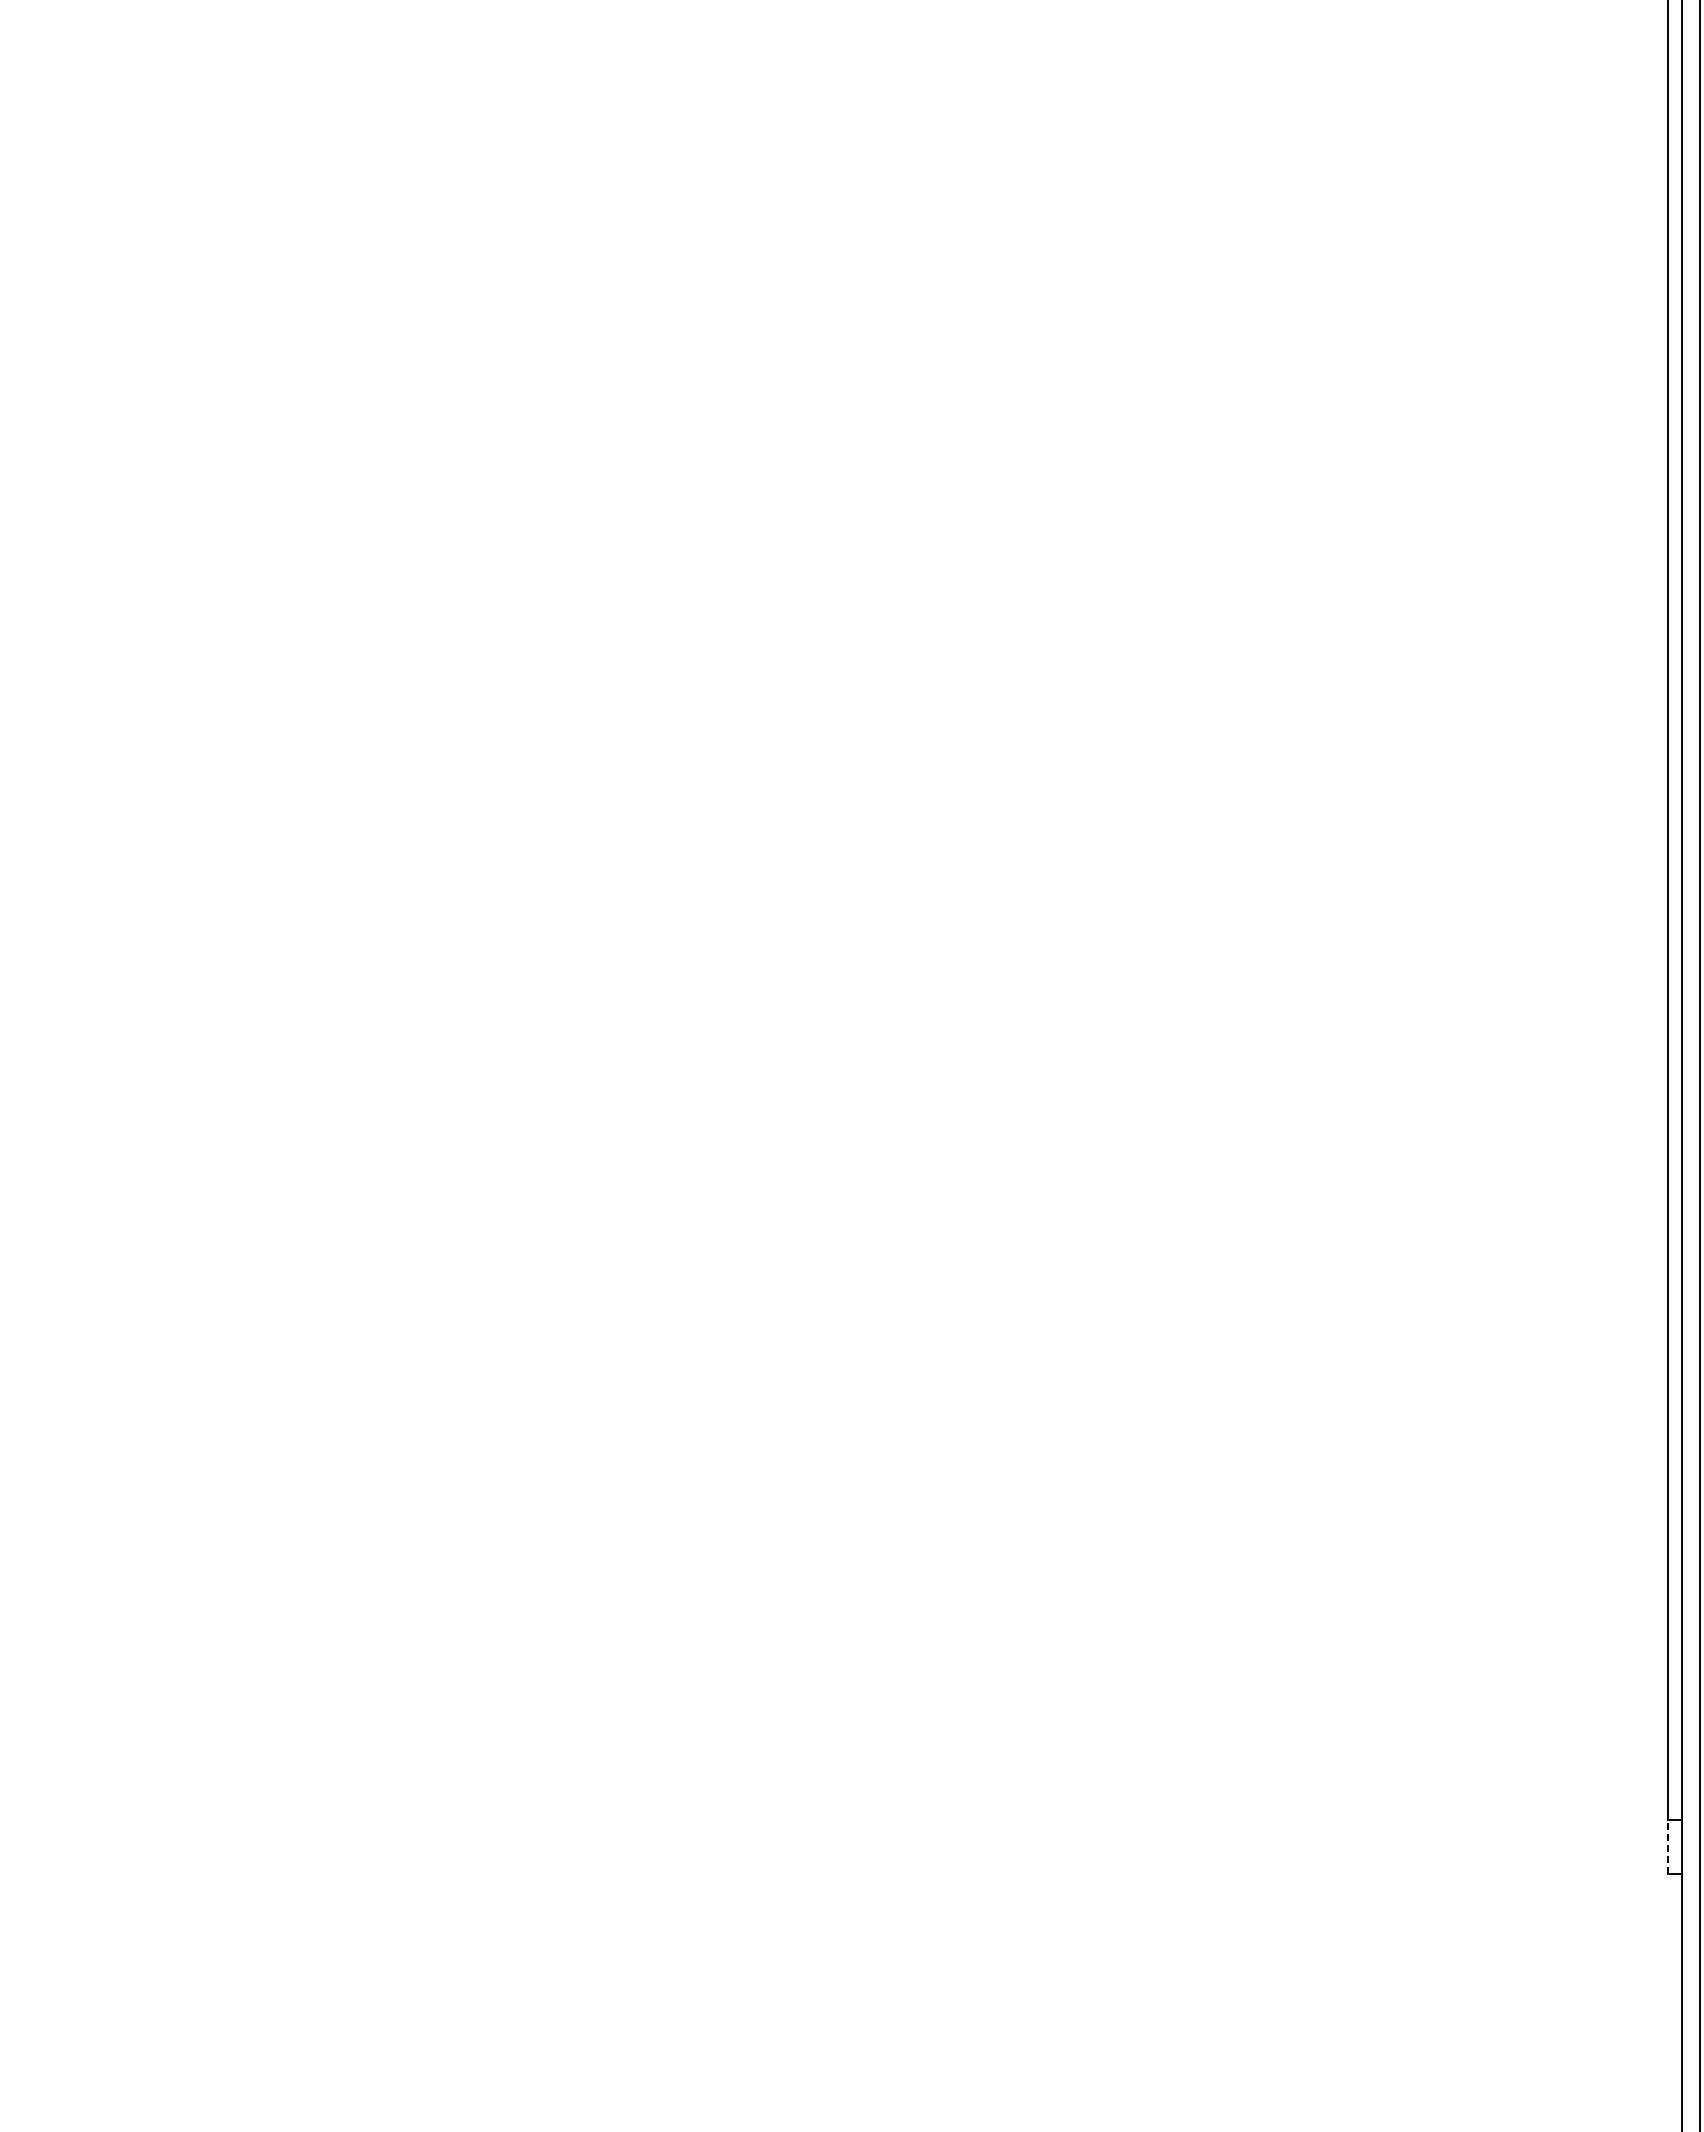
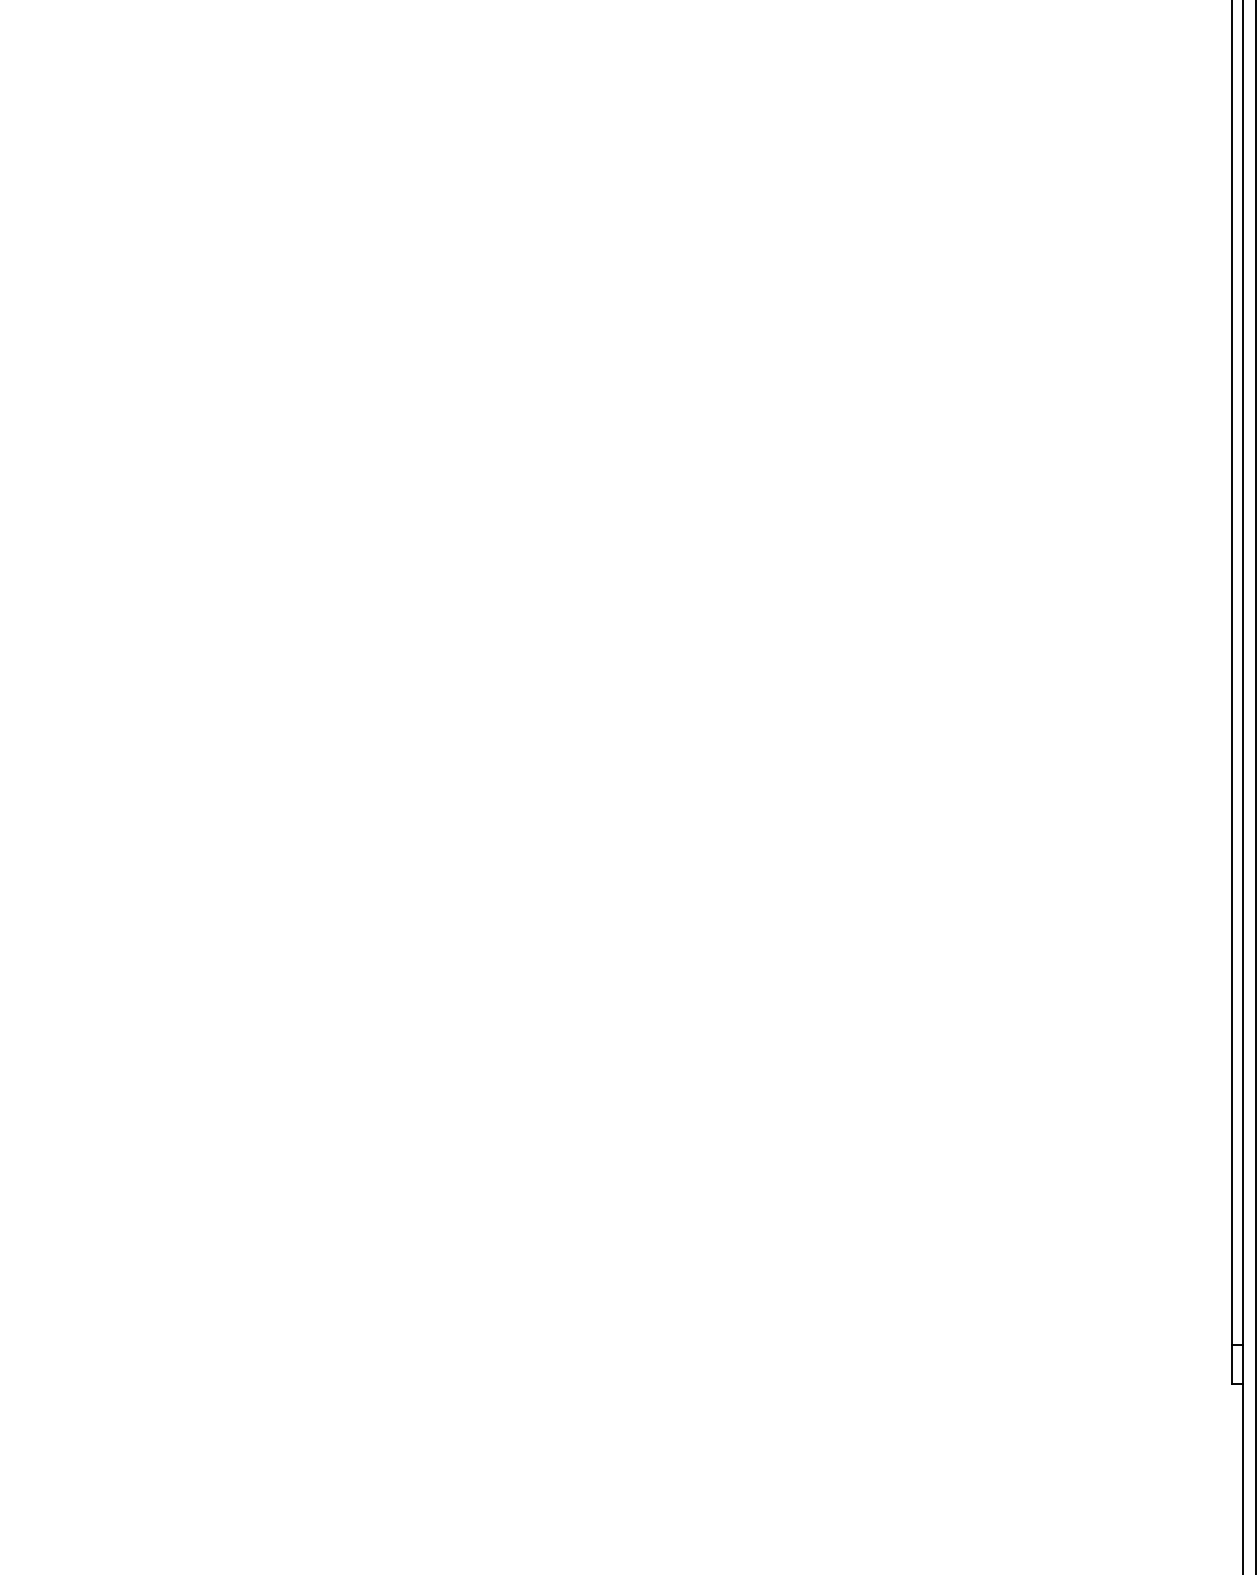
line: (1667, 1846) -> (1231, 1364), dashed -> solid

